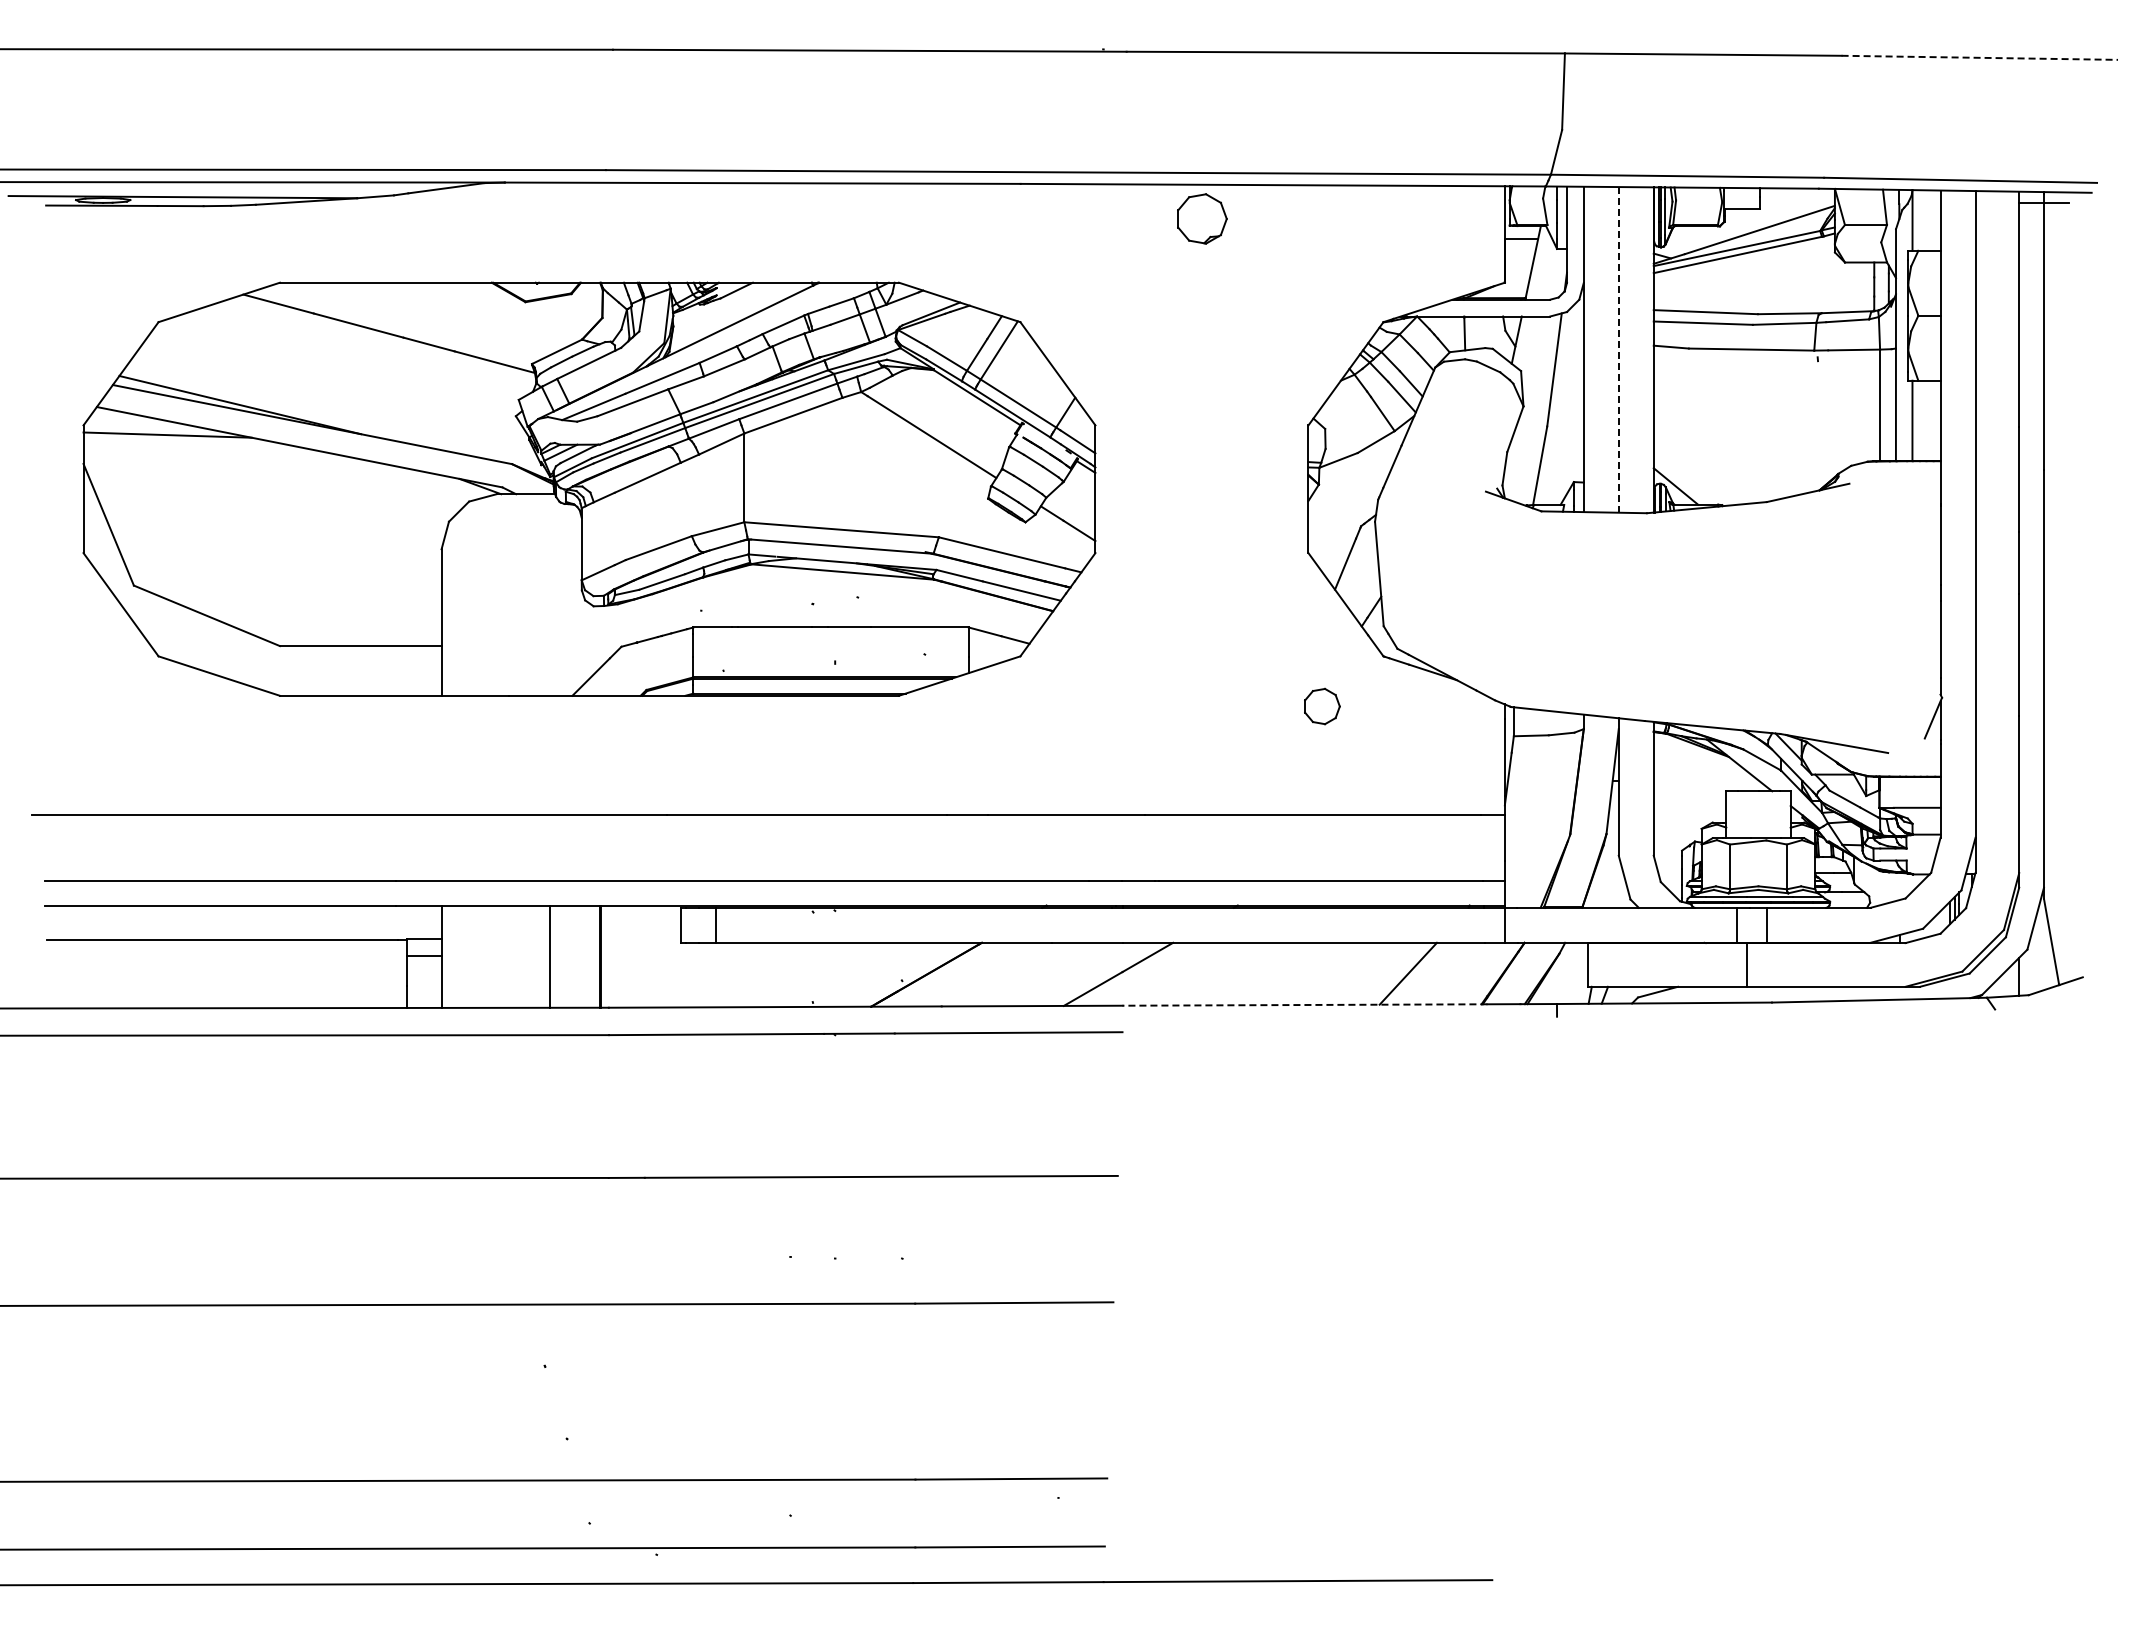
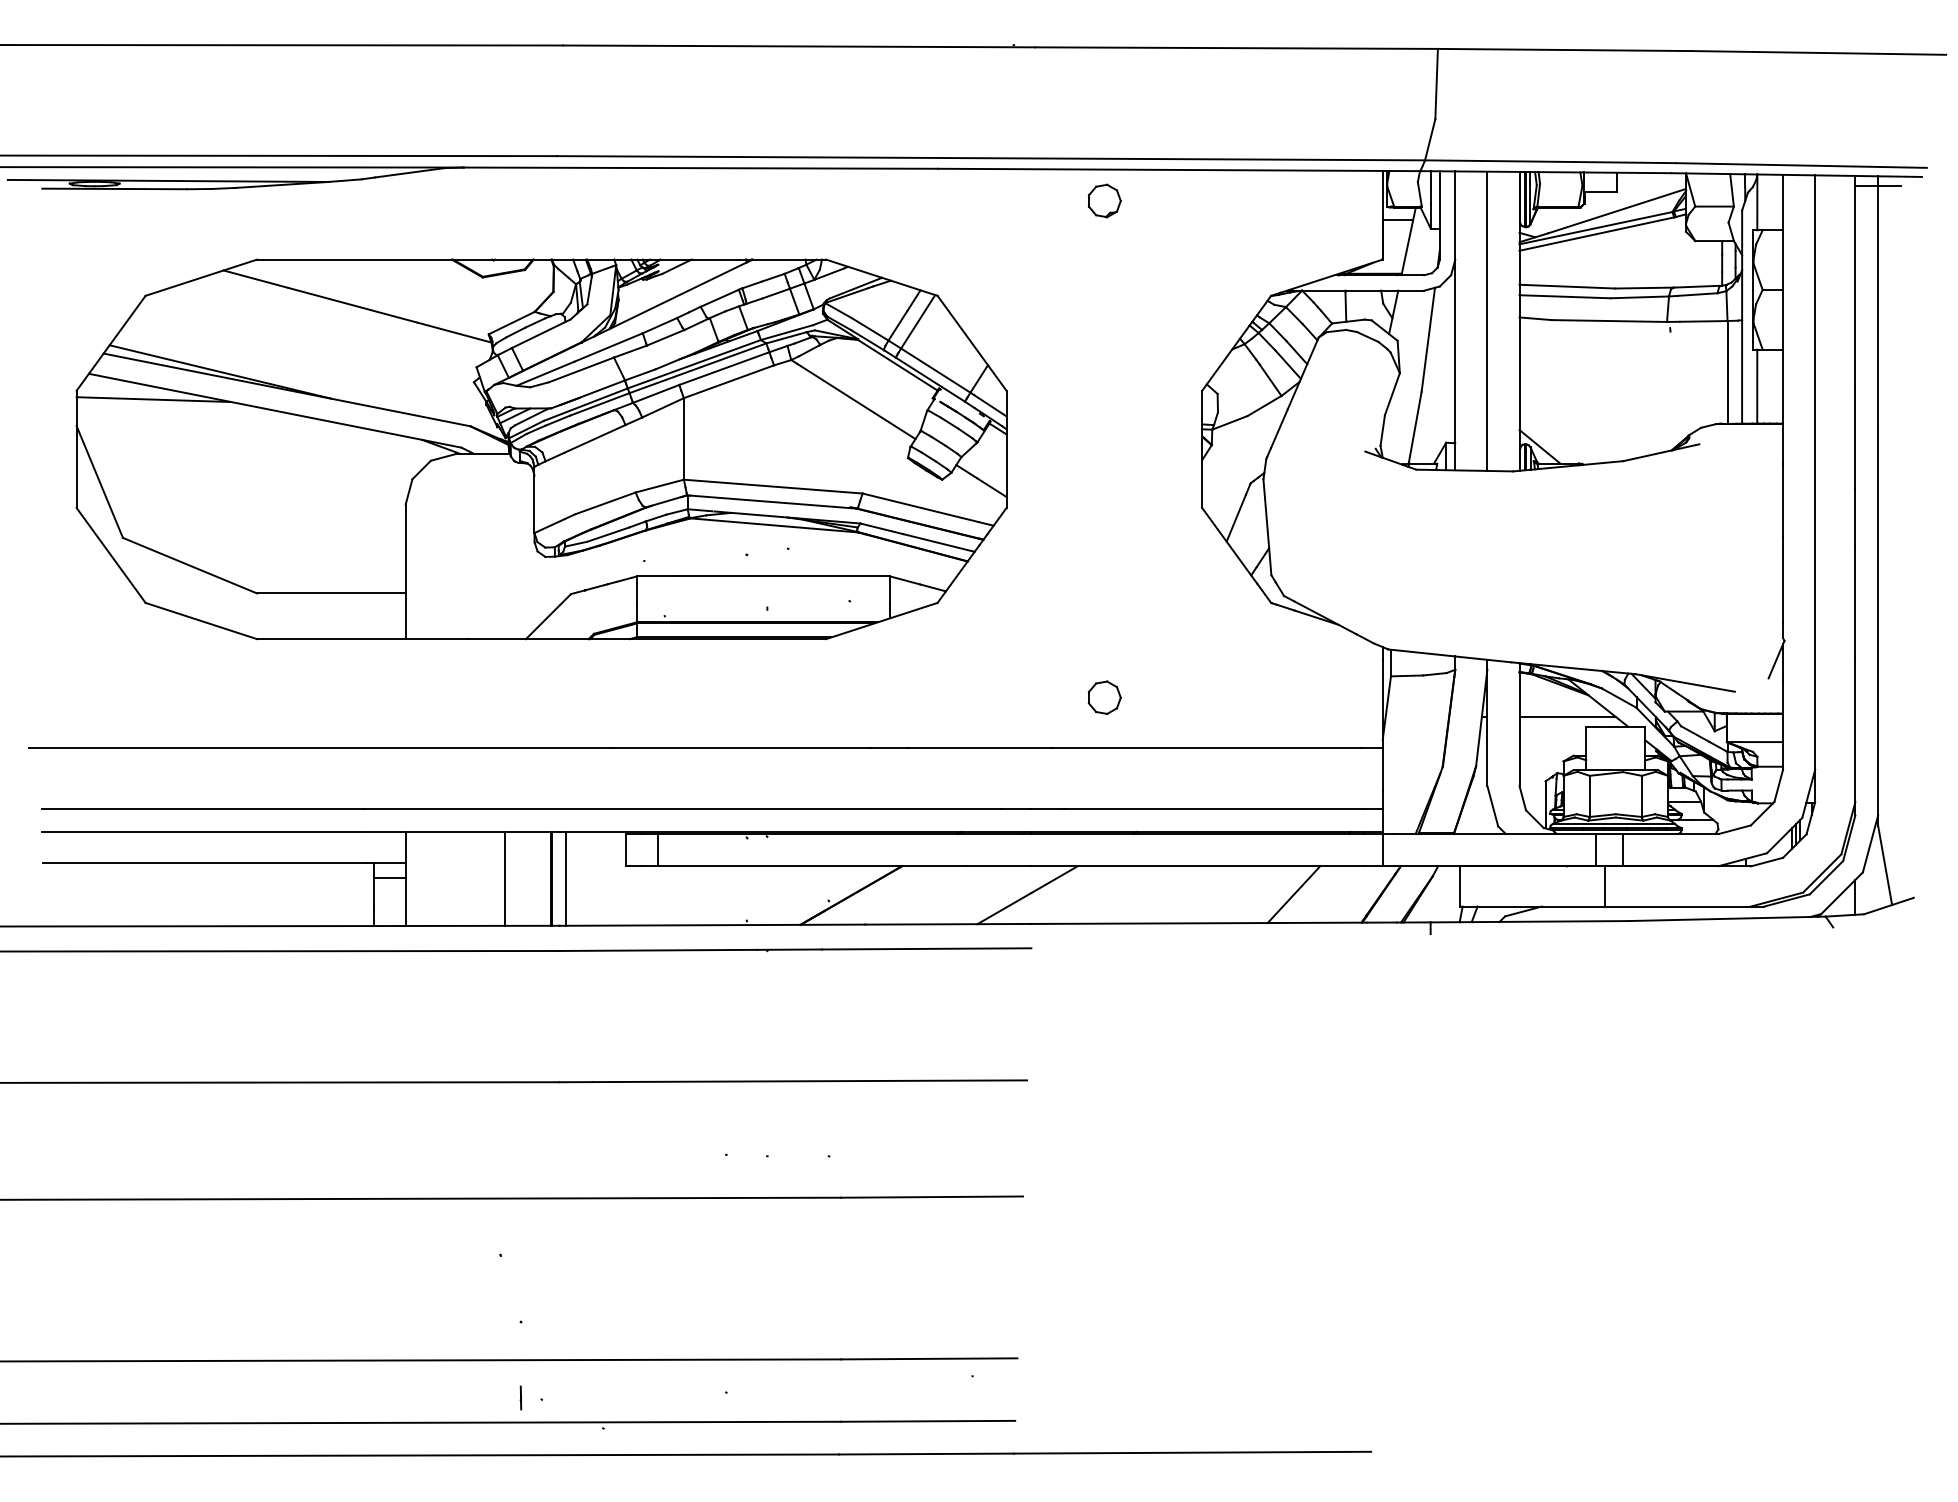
line: (1980, 57) -> (1819, 52), dashed -> solid
part: (1202, 218) -> (1104, 200), size x0.71
line: (1618, 349) -> (1487, 320), dashed -> solid
part: (1322, 706) -> (1104, 697), moved
line: (1705, 780) -> (1567, 717), added
line: (615, 956) -> (565, 878), added
line: (1304, 1005) -> (1198, 923), dashed -> solid
line: (566, 1521) -> (520, 1397), added

